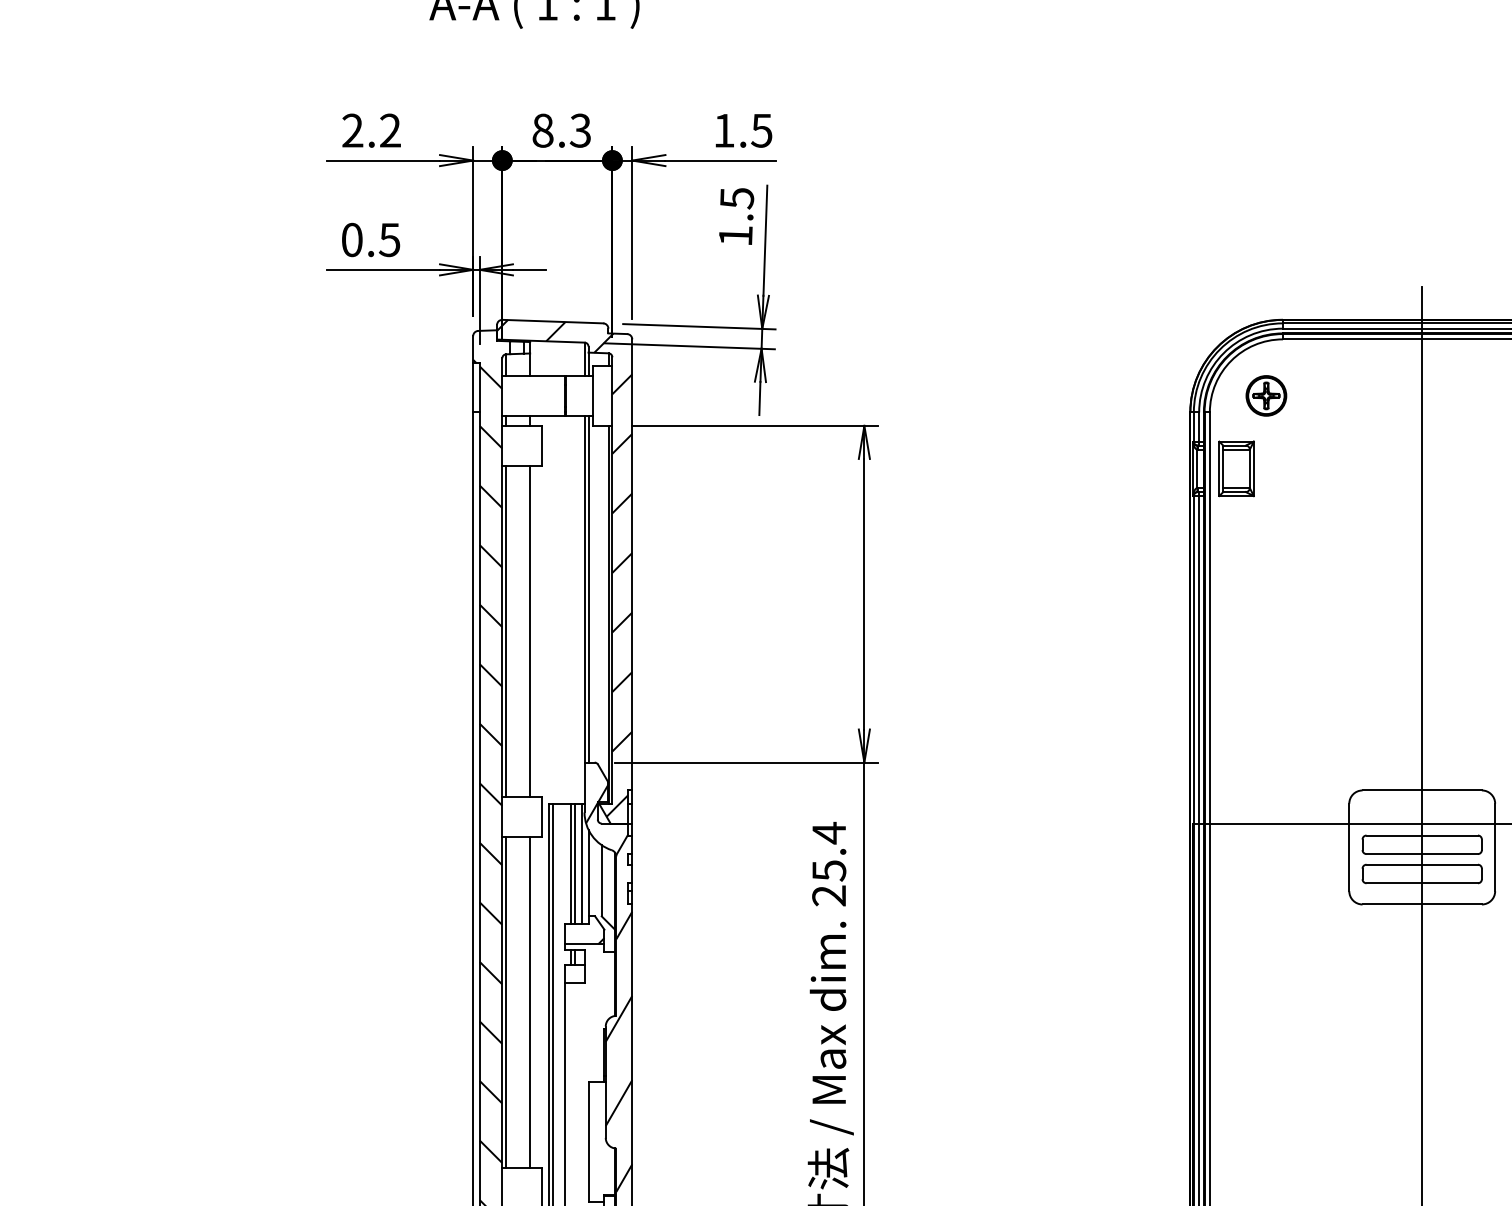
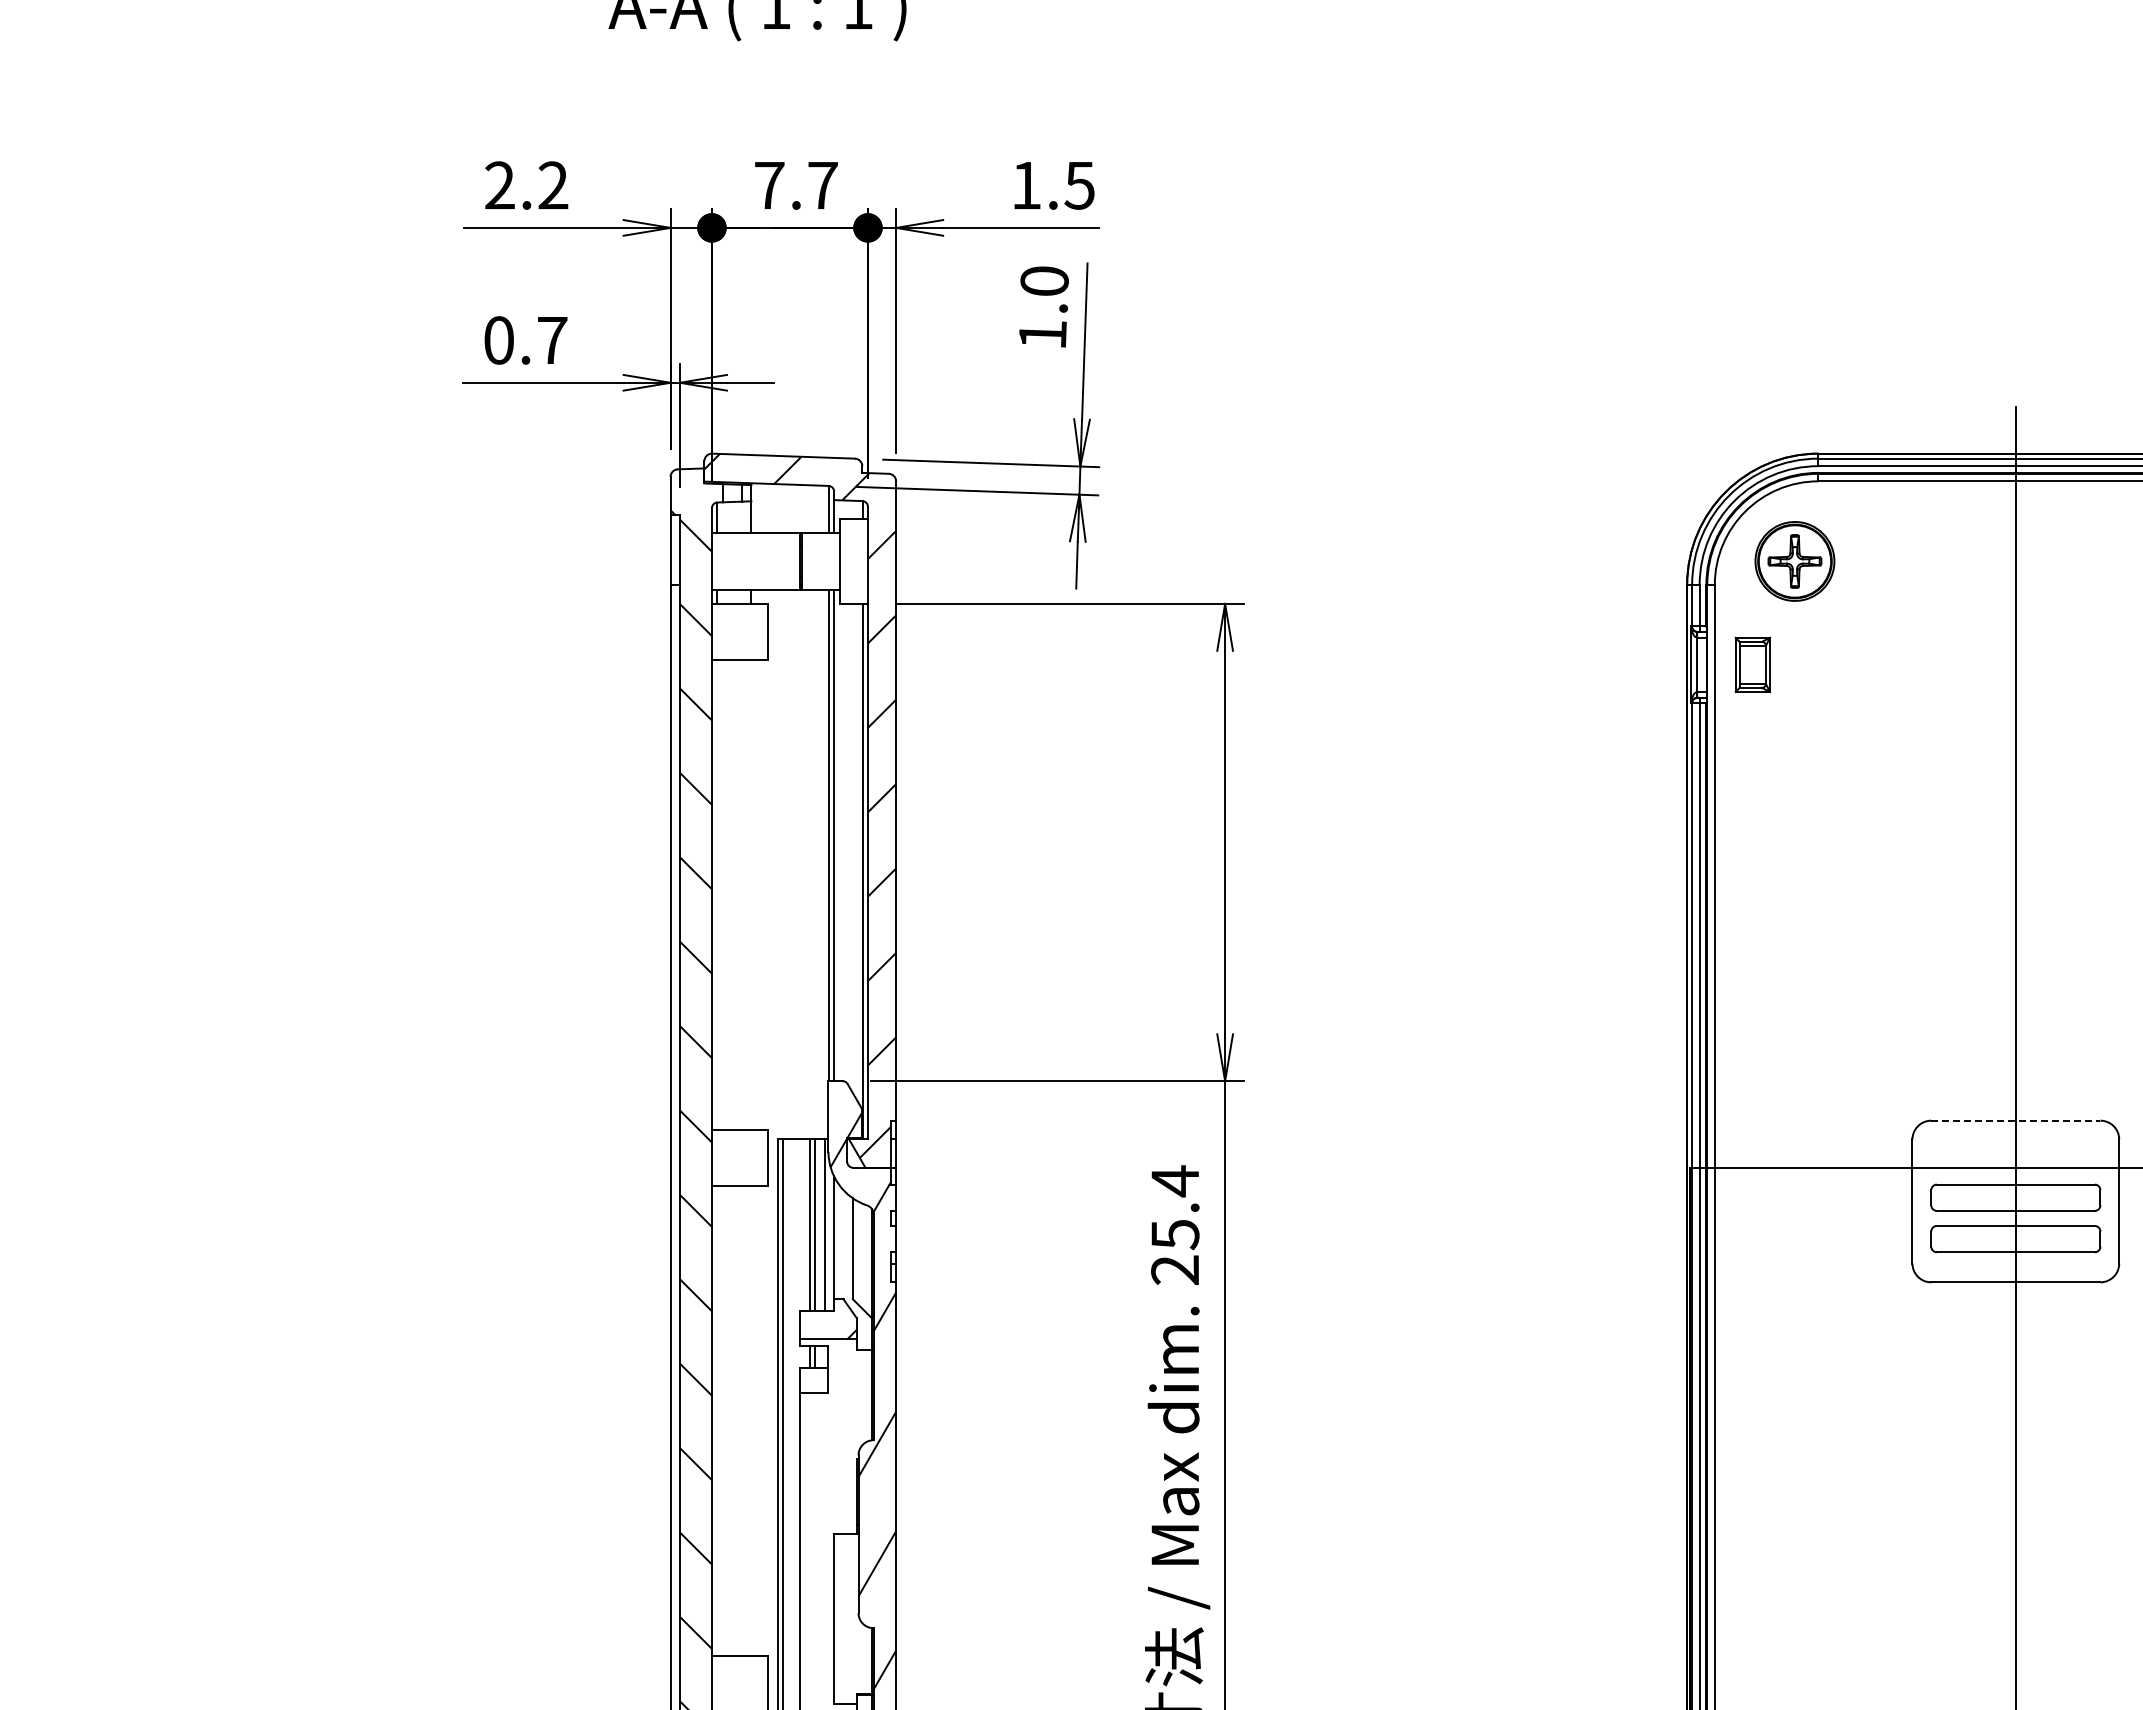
text: (561, 130) -> (796, 185), 8.3 -> 7.7
text: (736, 198) -> (1044, 281), 1.5 -> 1.0
text: (389, 240) -> (551, 340), 0.5 -> 0.7
part: (1266, 395) -> (1794, 561), size x1.4
part: (1236, 468) -> (1752, 664), size x0.7
line: (506, 631) -> (717, 895), removed
line: (530, 631) -> (751, 895), removed
line: (1421, 790) -> (2015, 1120), solid -> dashed
line: (506, 1002) -> (717, 1421), removed
line: (530, 1002) -> (751, 1421), removed

